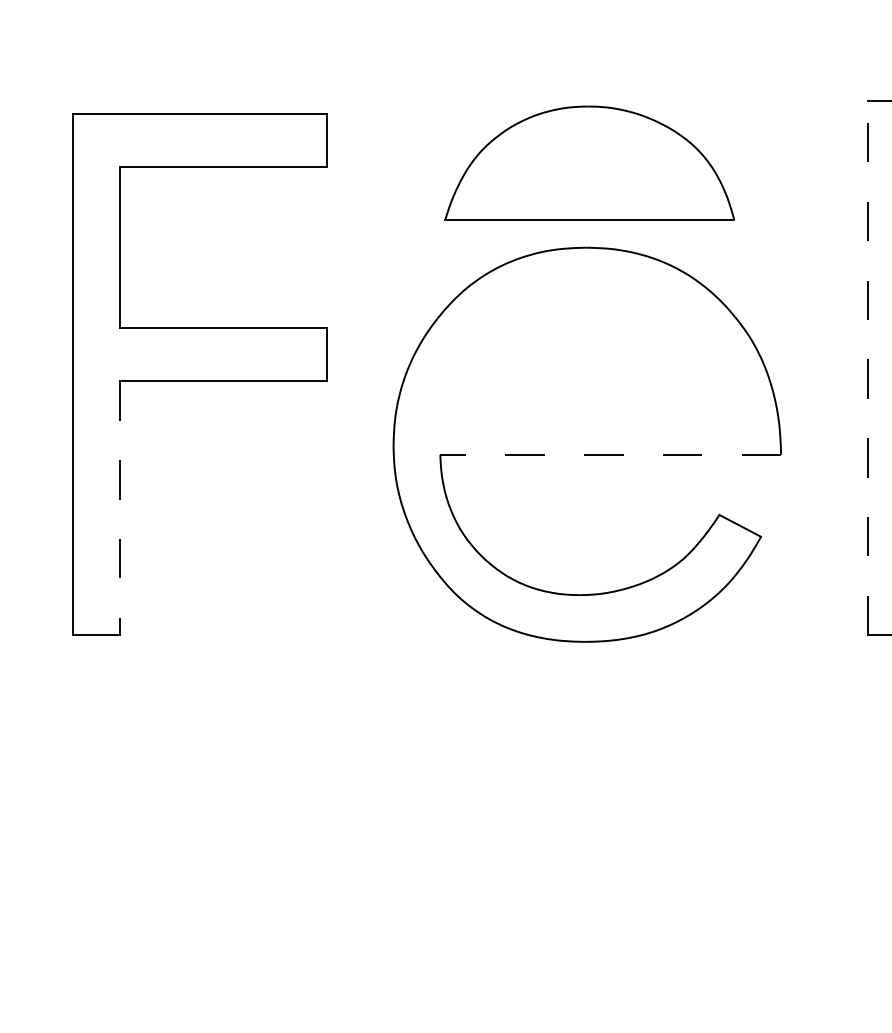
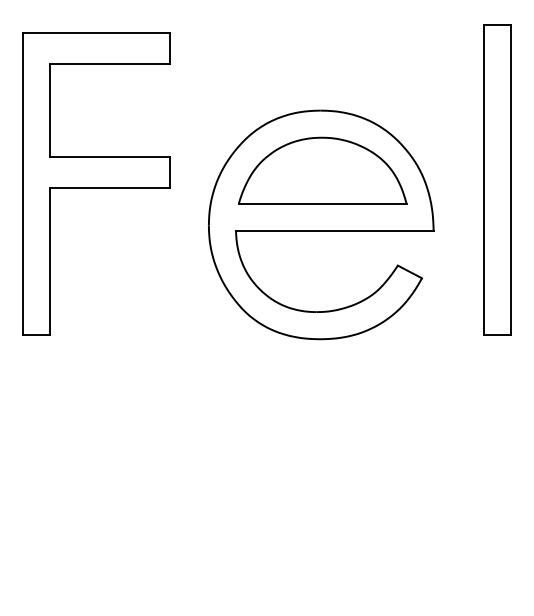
part: (589, 163) -> (322, 170), moved
line: (868, 366) -> (484, 179), dashed -> solid
line: (610, 454) -> (334, 230), dashed -> solid
line: (118, 507) -> (49, 261), dashed -> solid

